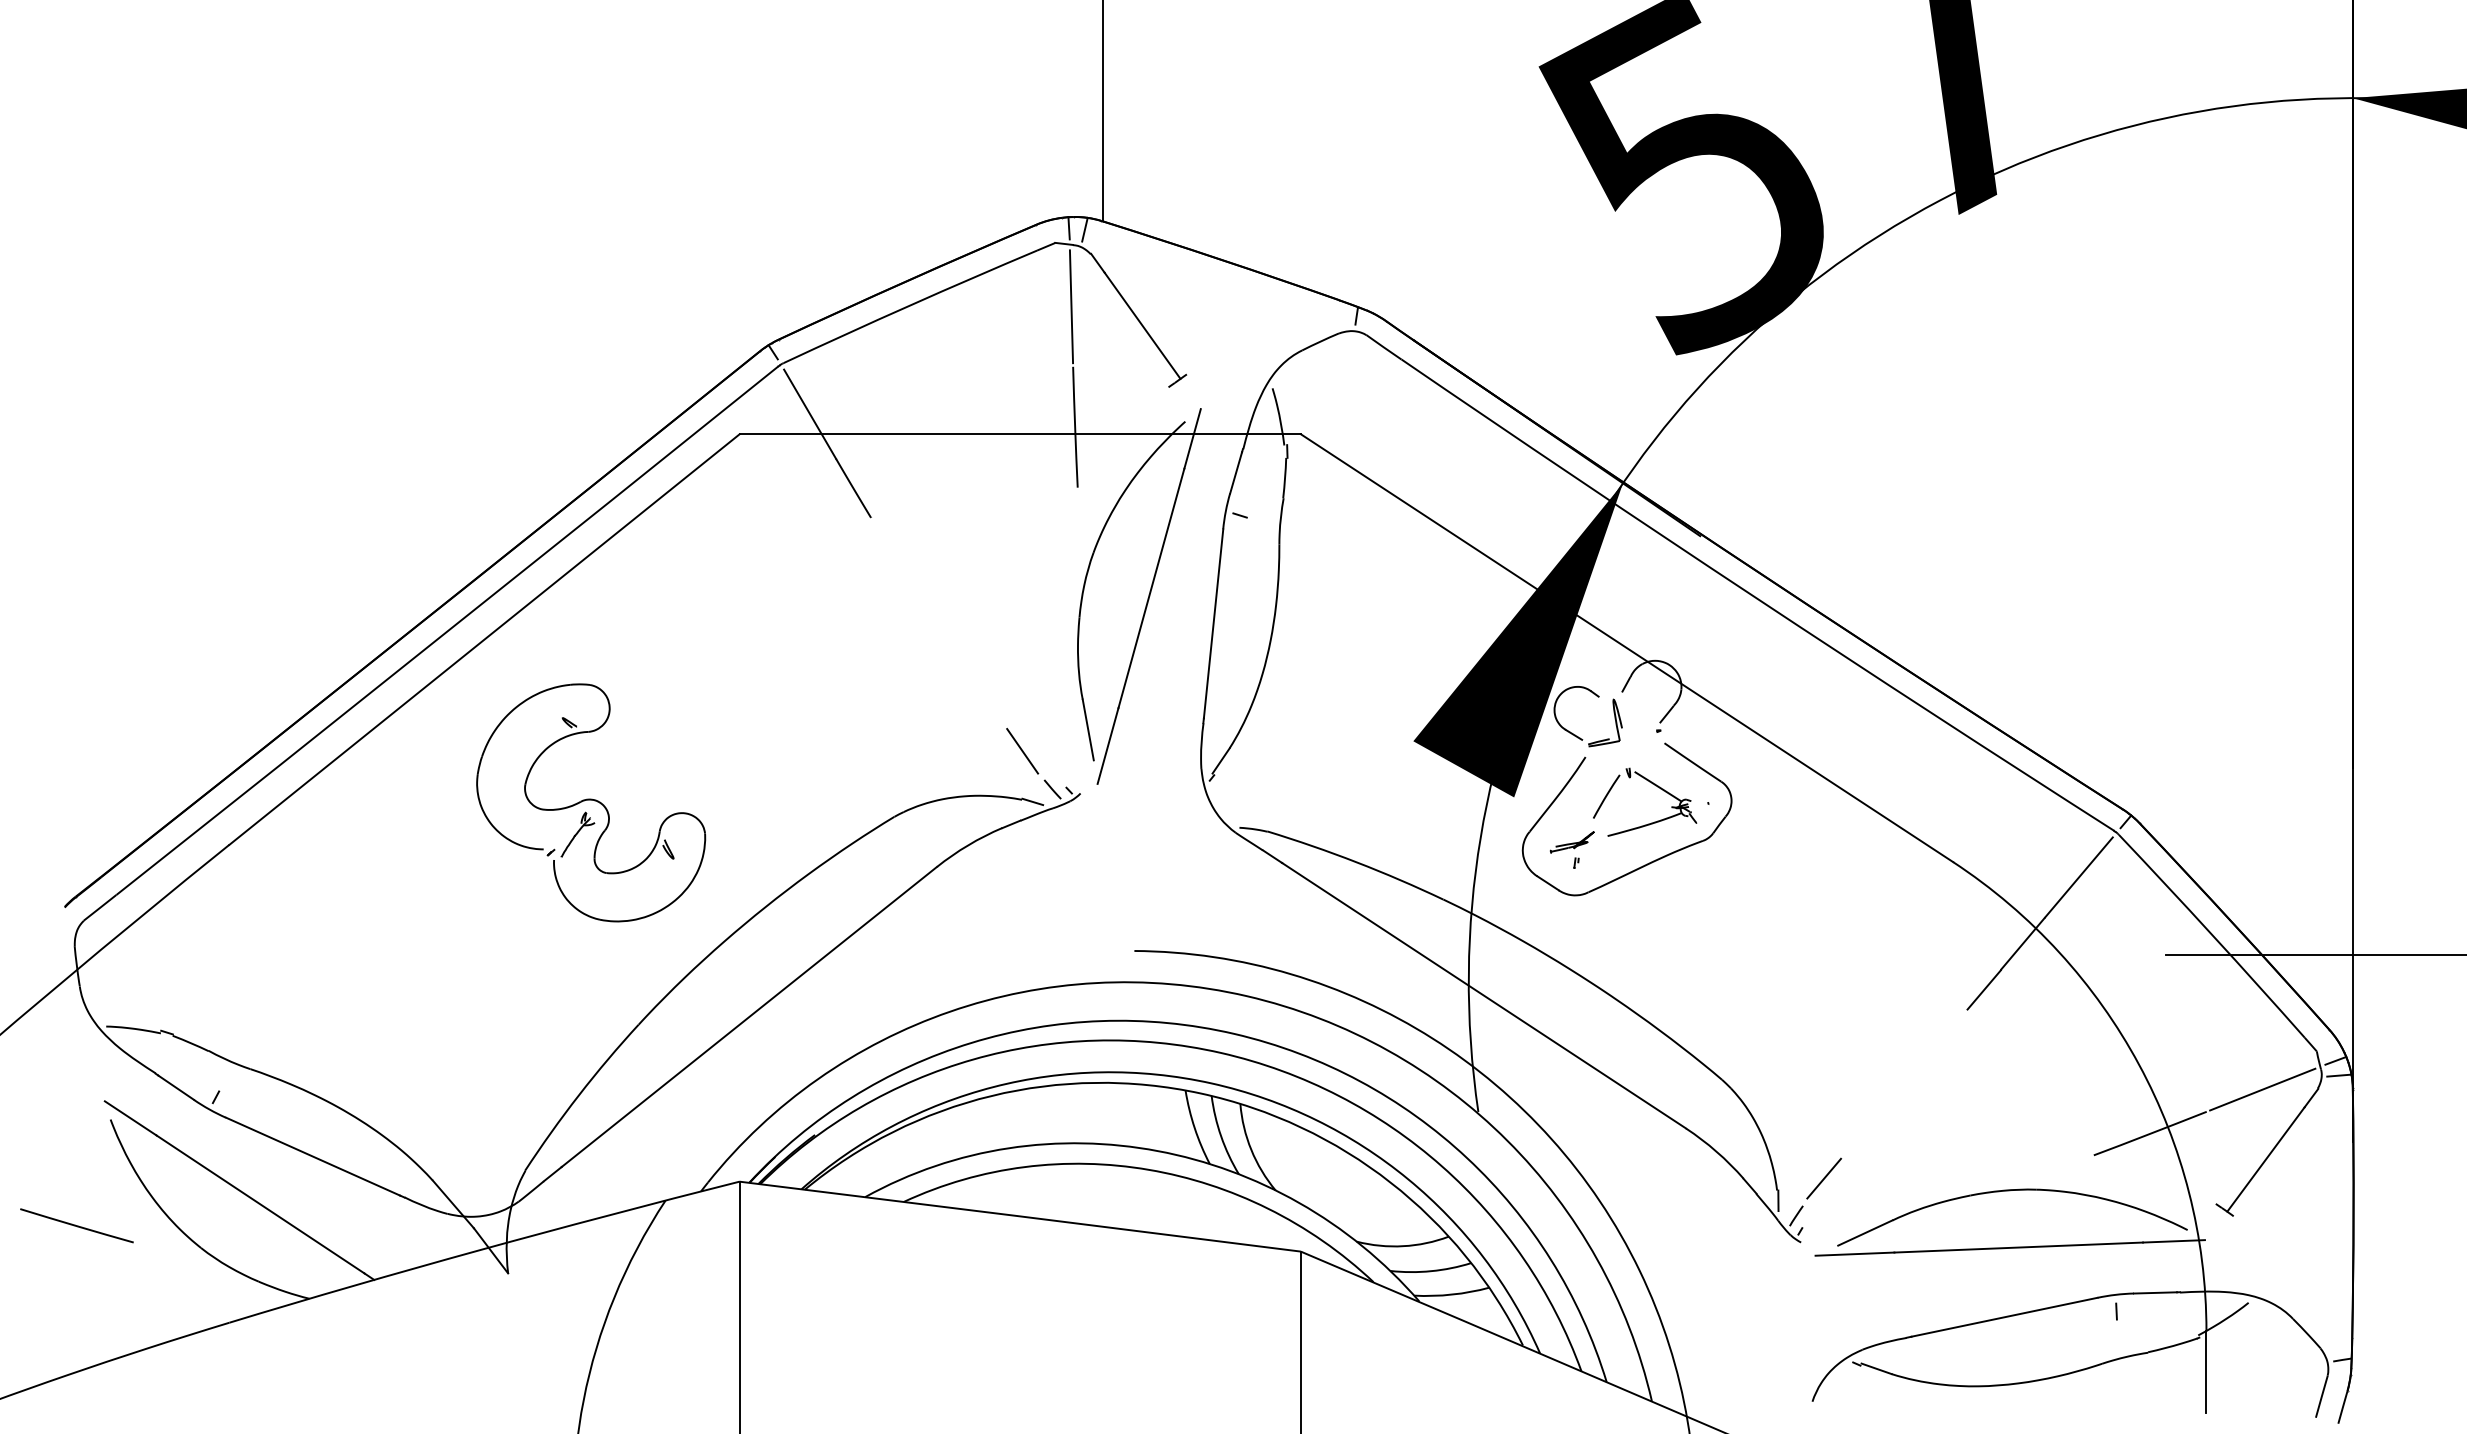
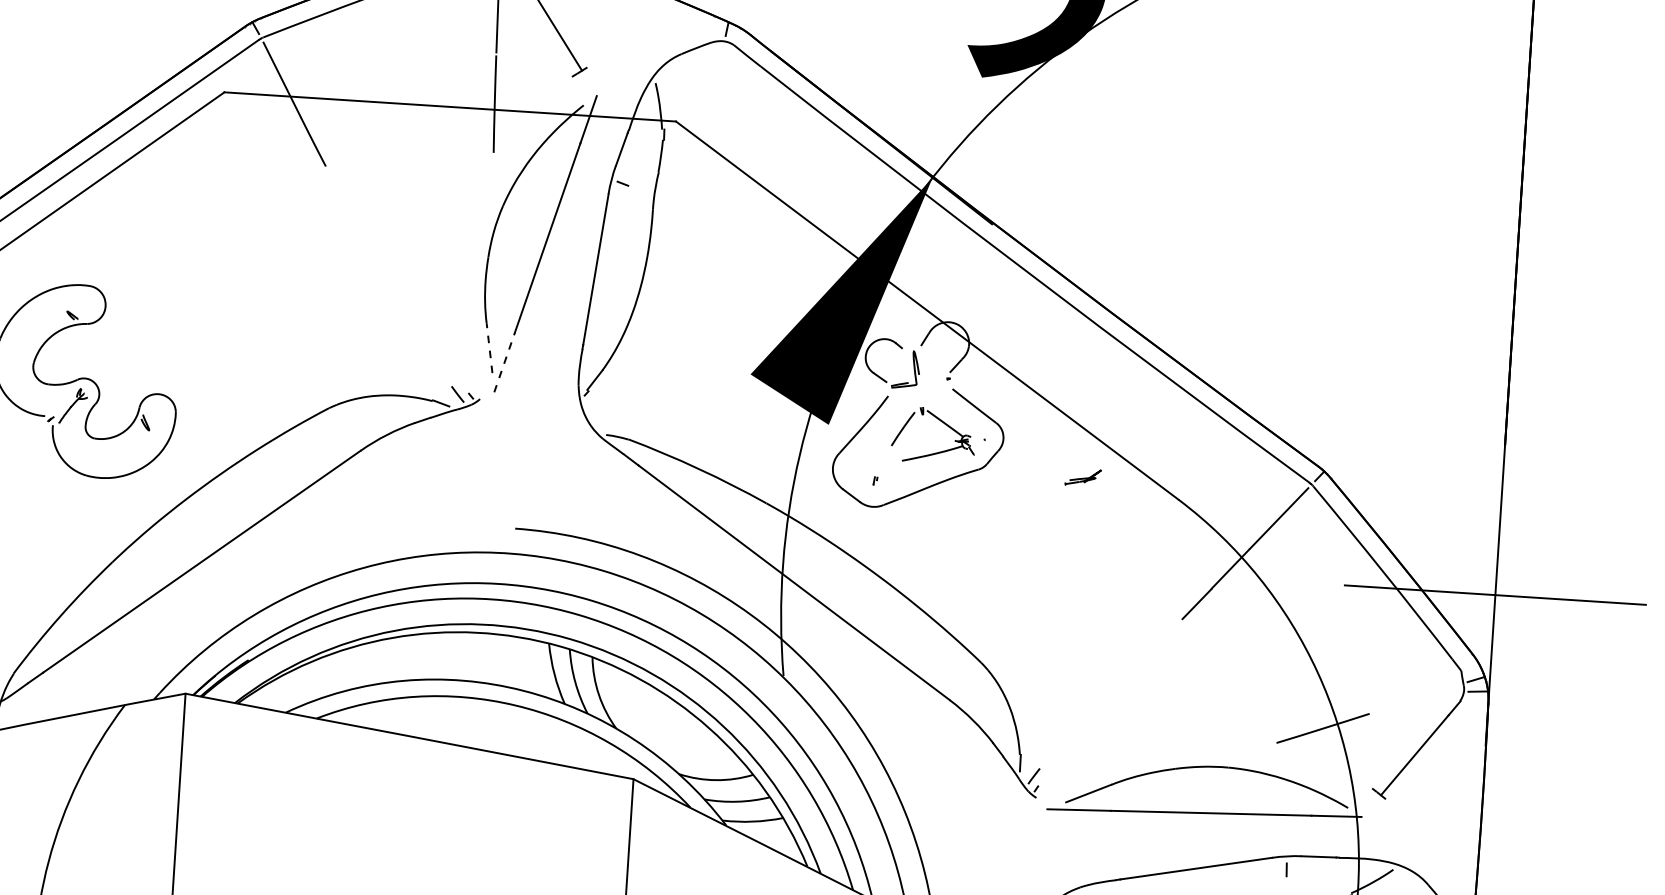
line: (1088, 730) -> (489, 348), solid -> dashed
line: (1108, 745) -> (505, 361), solid -> dashed
line: (1022, 751) -> (435, 362), removed
part: (1571, 842) -> (1082, 477), moved
line: (2262, 1089) -> (1415, 698), removed
line: (1824, 1178) -> (1058, 747), removed

